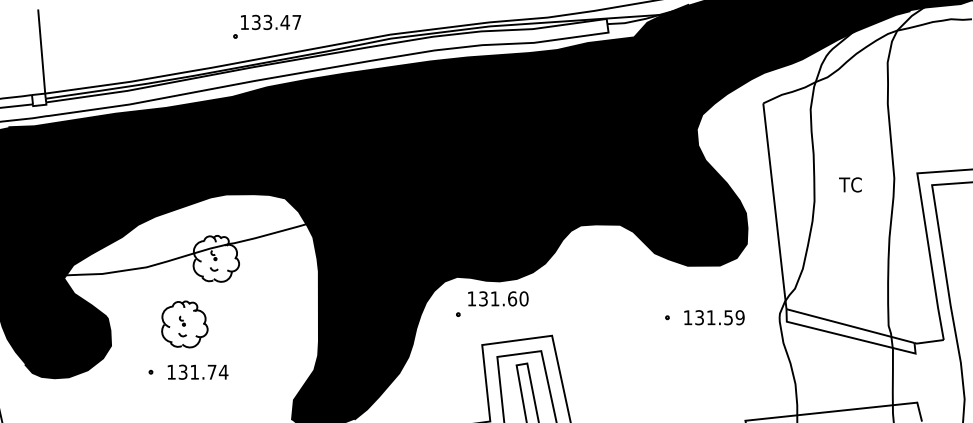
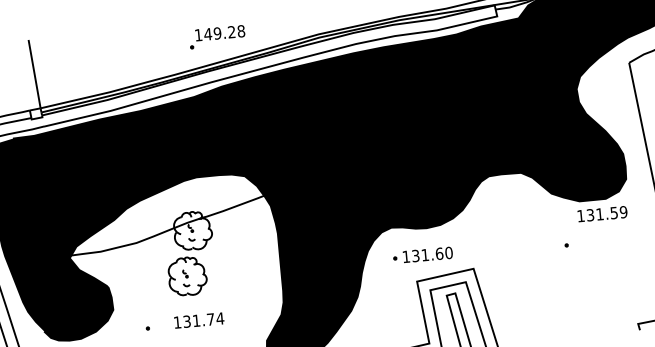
text: (276, 22) -> (224, 32), 133.47 -> 149.28
text: (498, 298) -> (428, 254), moved
text: (714, 317) -> (602, 213), moved
part: (184, 324) -> (187, 276), moved
text: (197, 371) -> (198, 320), moved

